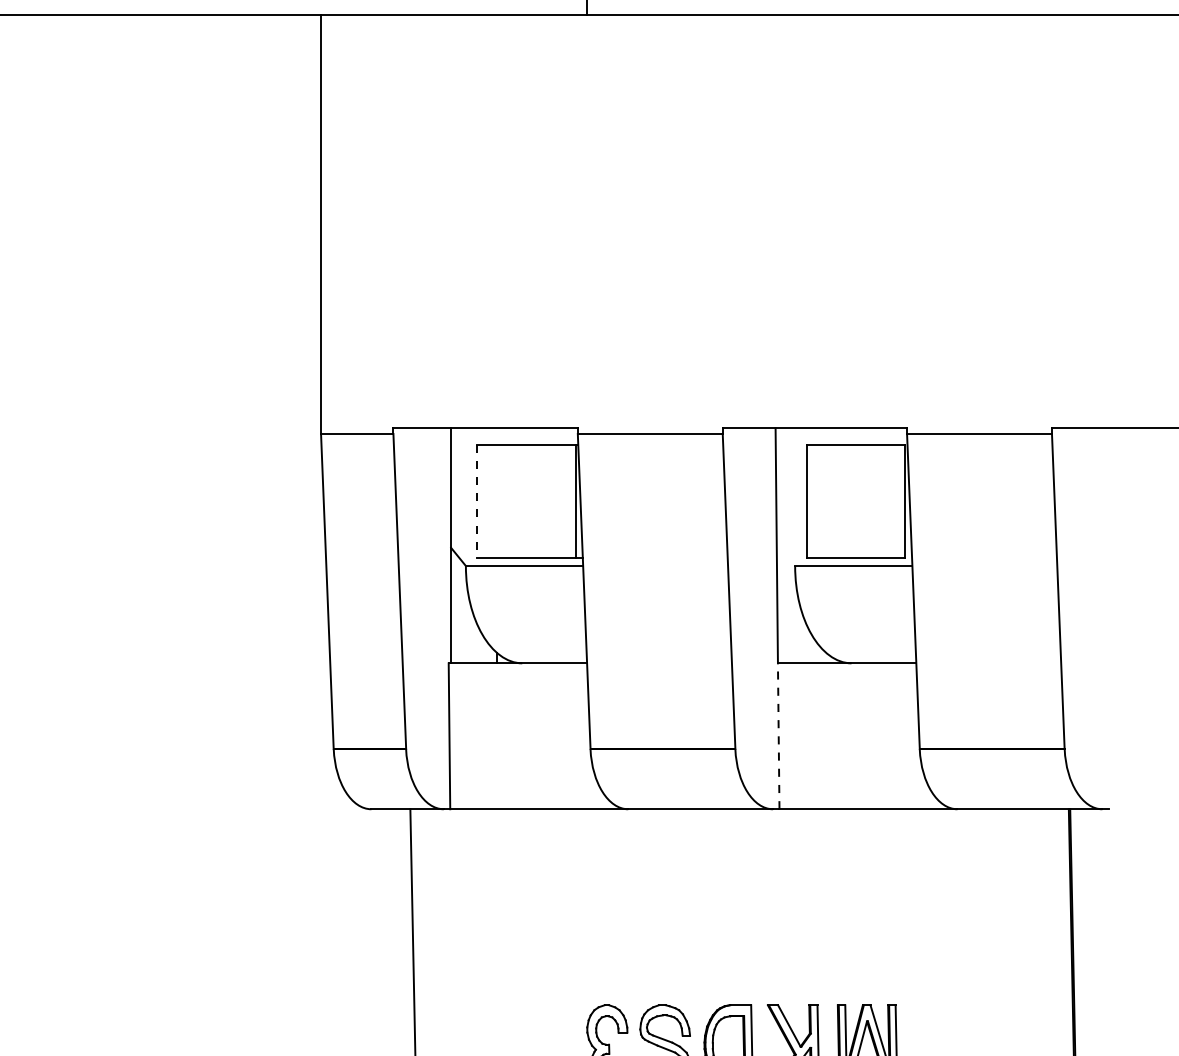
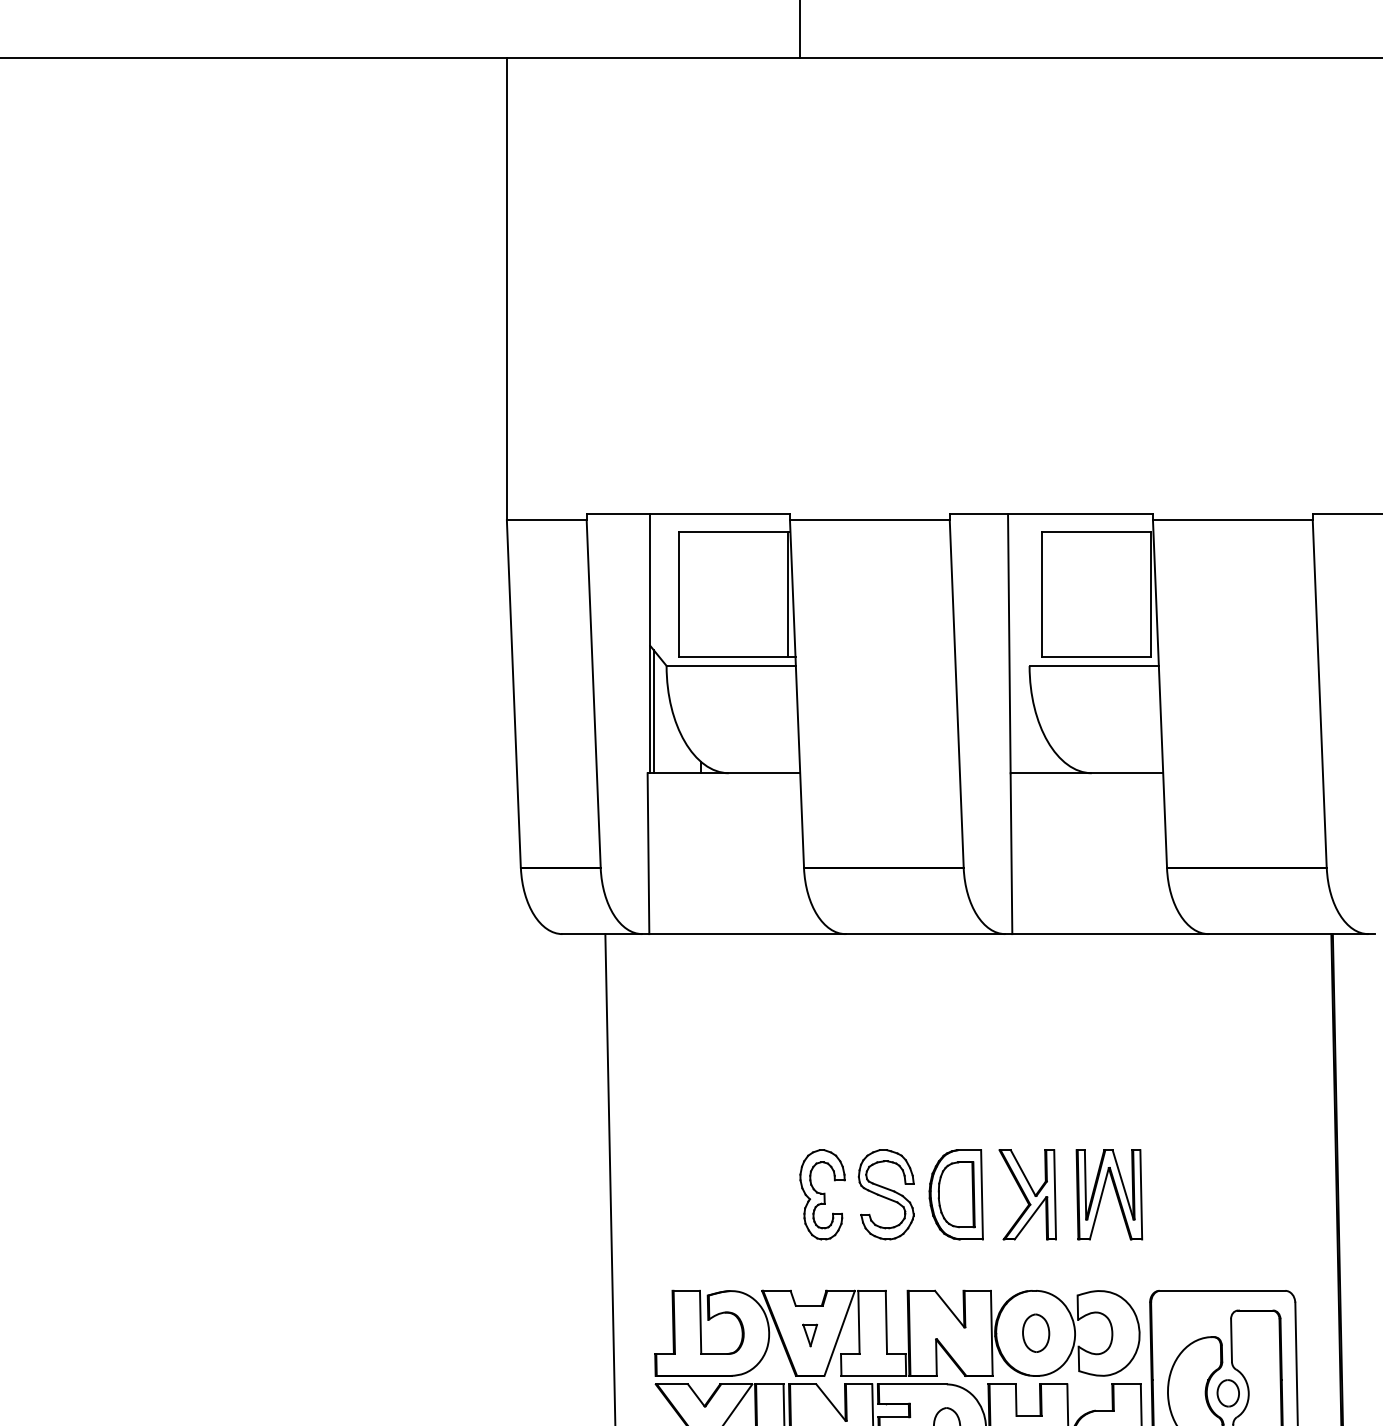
line: (477, 501) -> (679, 594), dashed -> solid
line: (454, 607) -> (653, 711), added
line: (778, 736) -> (1011, 853), dashed -> solid

